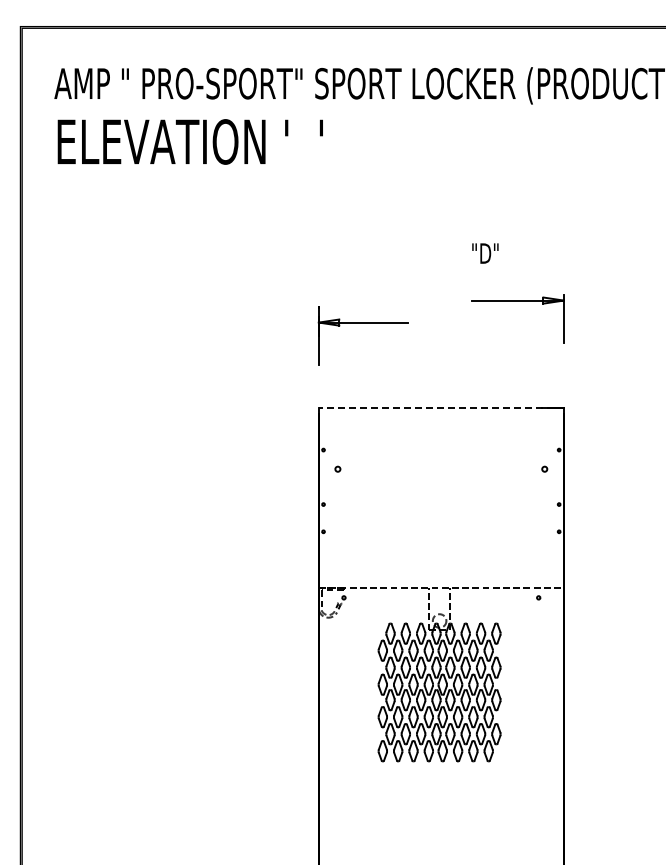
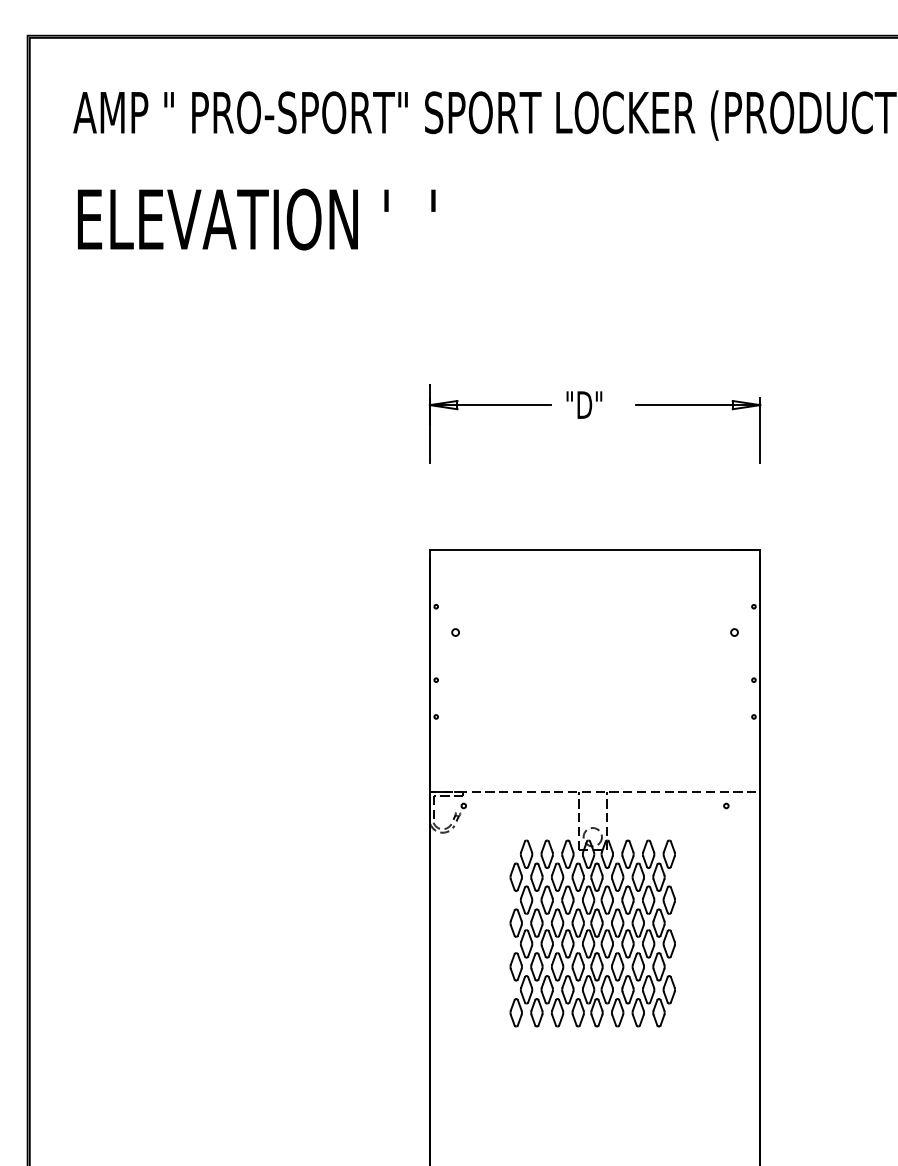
text: (189, 141) -> (255, 218), moved
text: (485, 253) -> (584, 405), moved
part: (362, 323) -> (488, 406), moved
line: (436, 408) -> (588, 550), dashed -> solid

